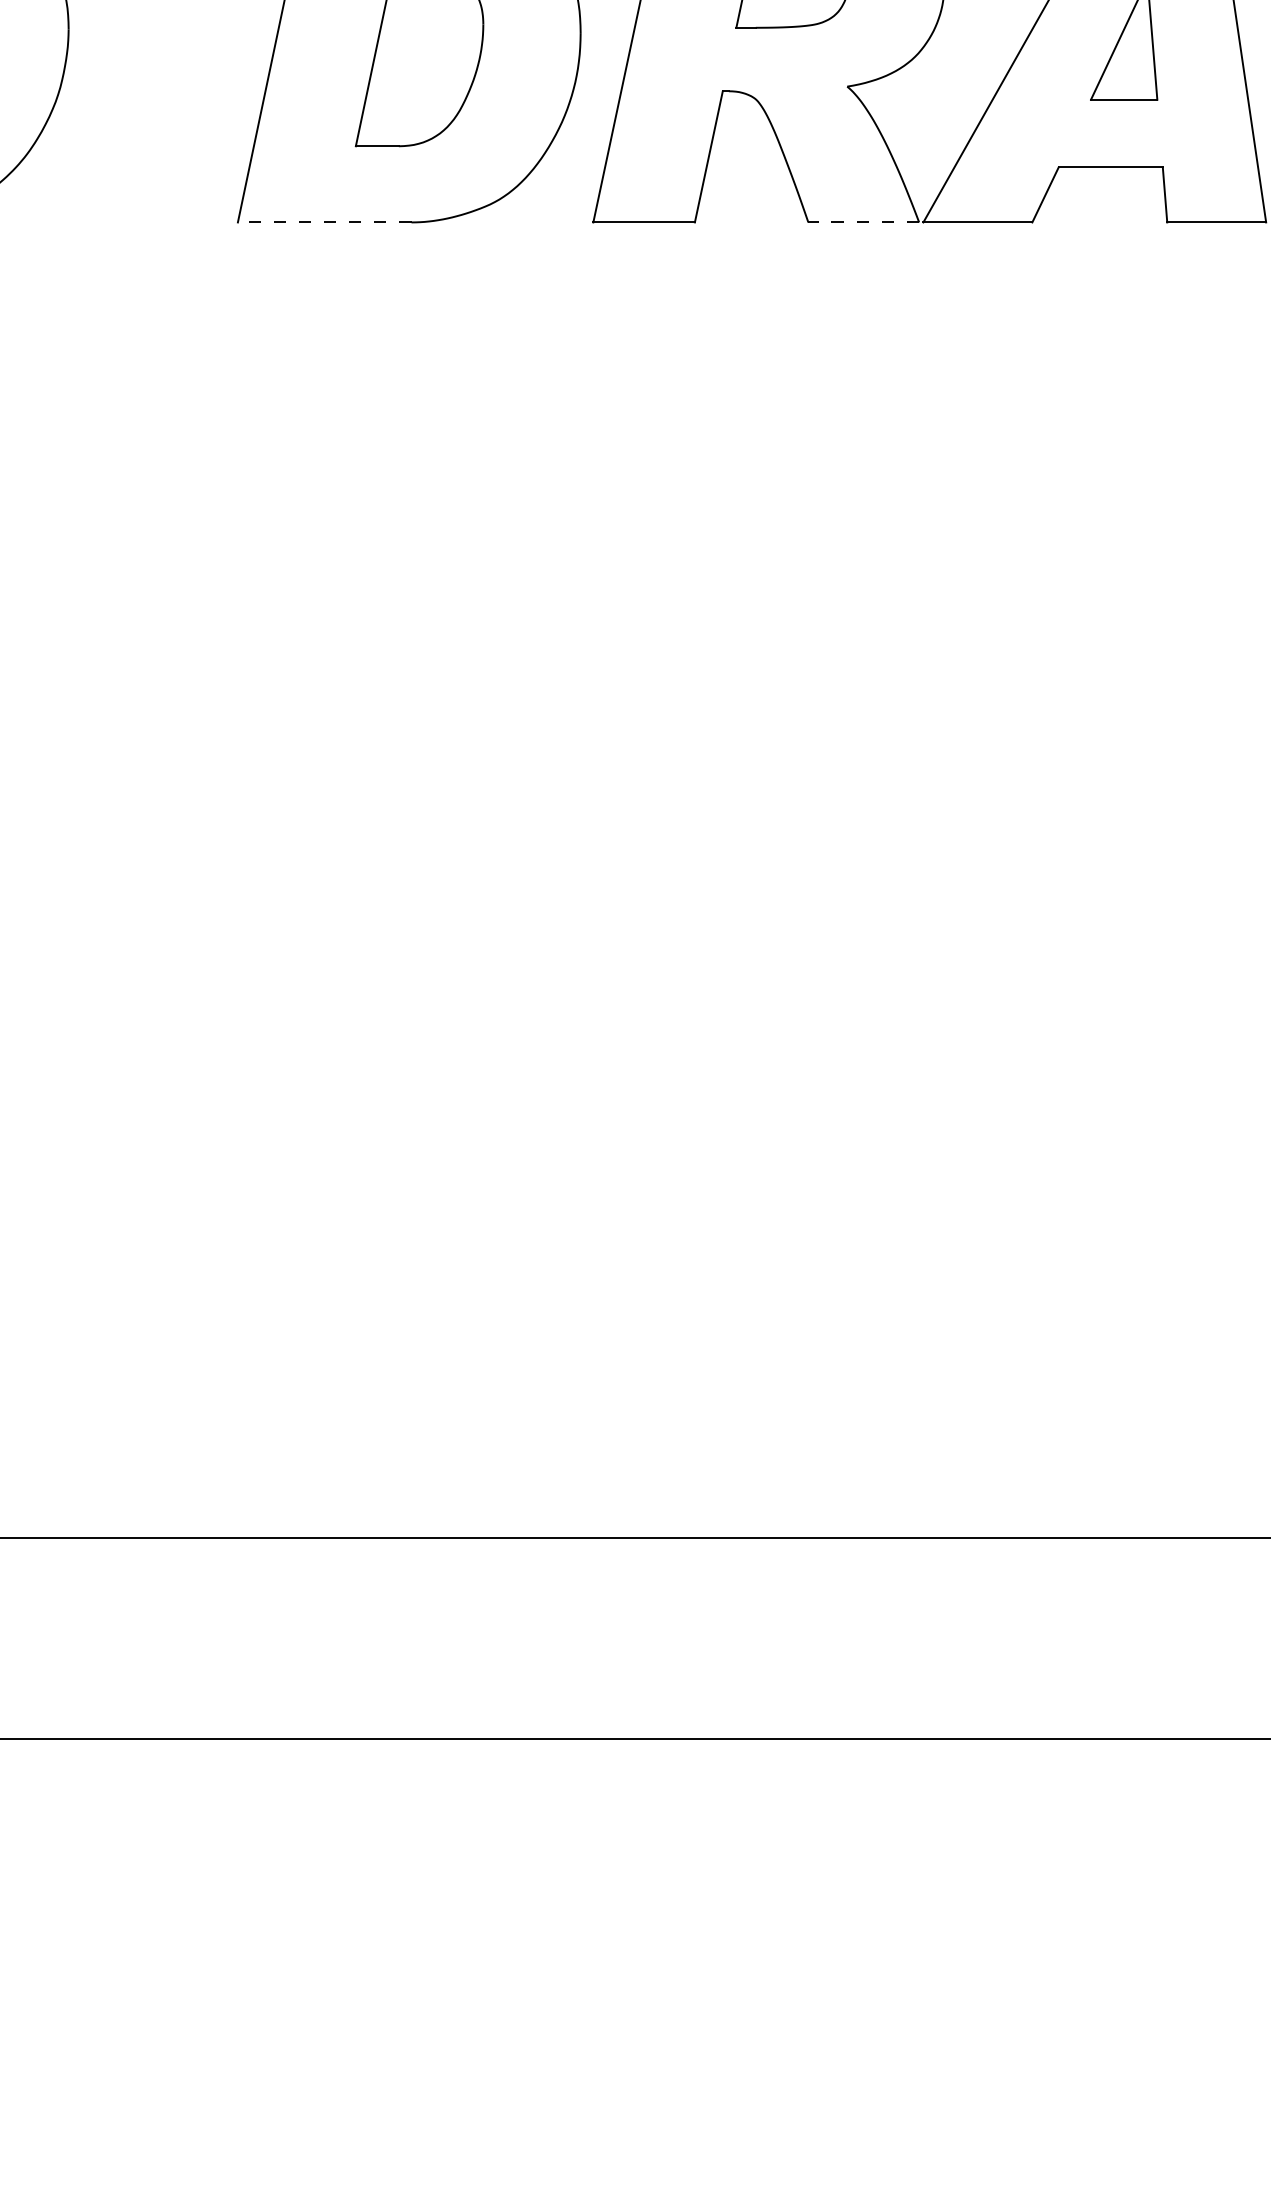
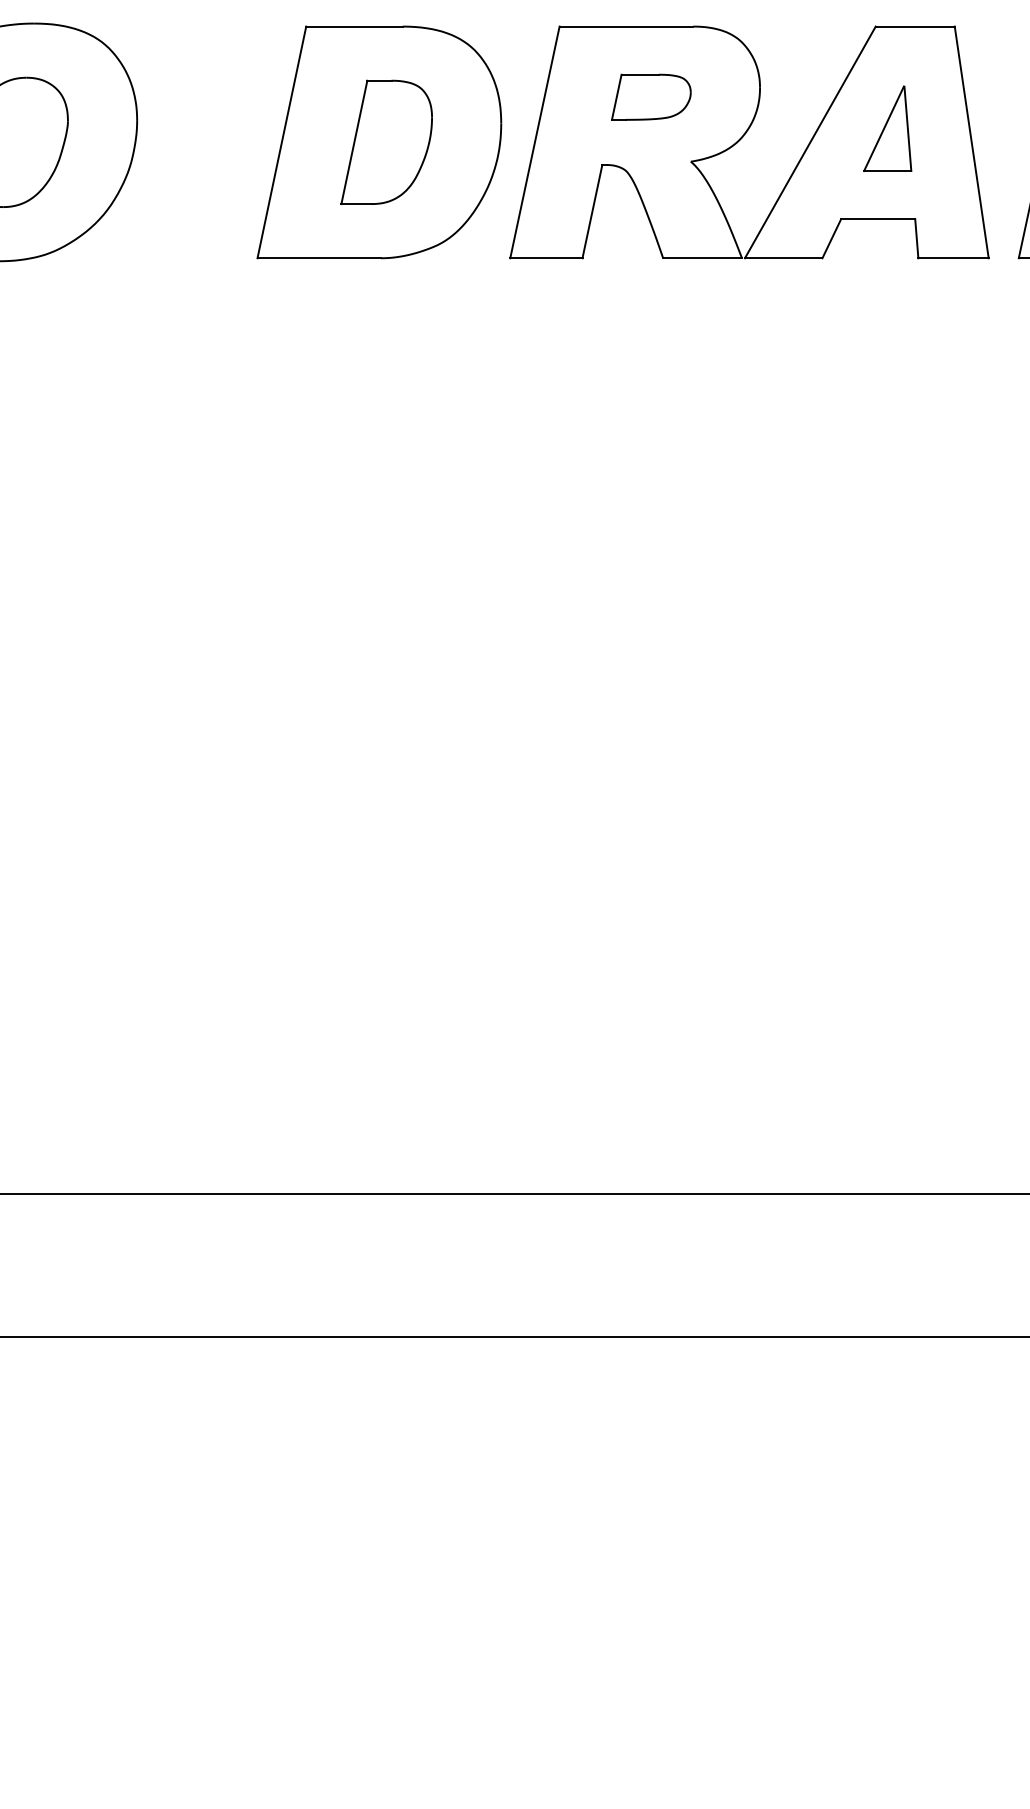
line: (325, 222) -> (319, 258), dashed -> solid
line: (863, 222) -> (702, 258), dashed -> solid

